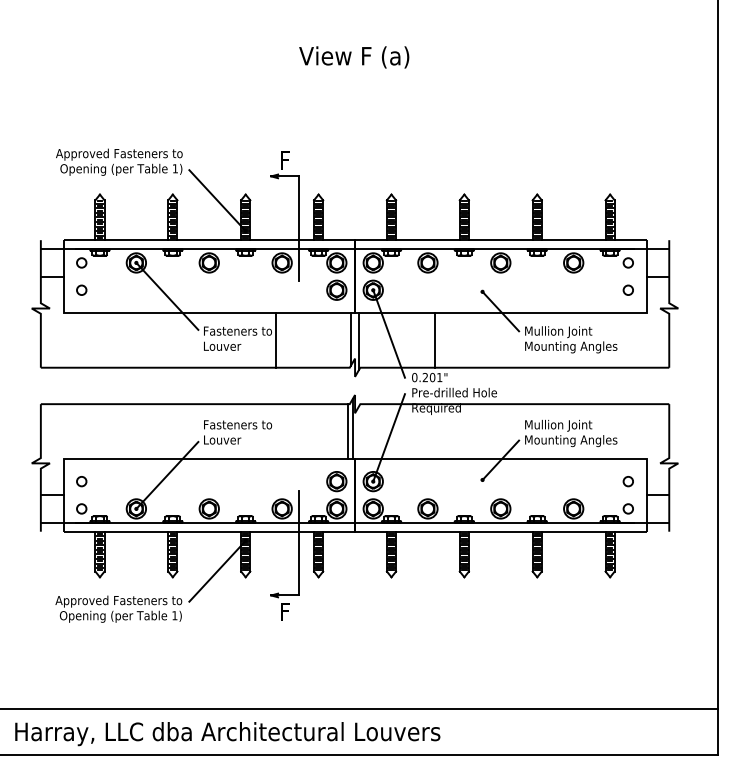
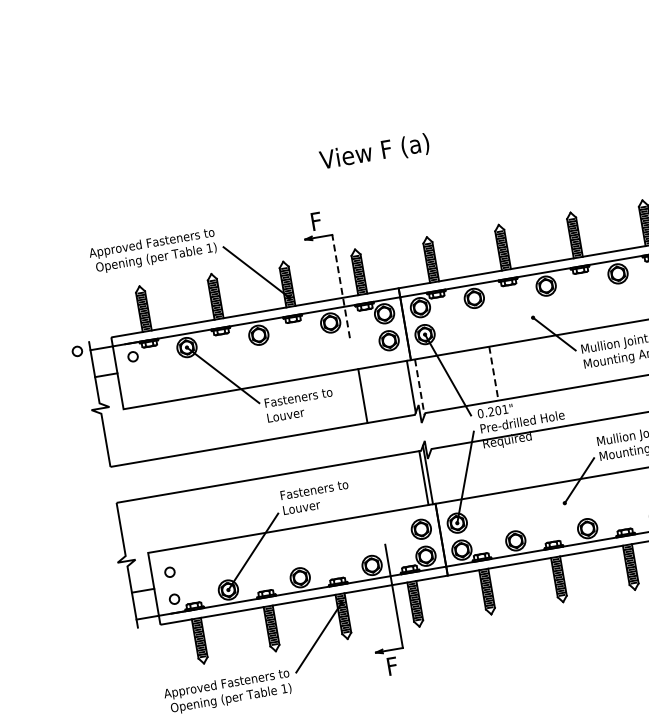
text: (354, 57) -> (374, 152), moved
line: (298, 228) -> (340, 286), solid -> dashed
circle: (81, 289) -> (77, 350), moved
line: (275, 340) -> (362, 396), moved
line: (434, 340) -> (493, 373), solid -> dashed
line: (359, 341) -> (420, 387), solid -> dashed

